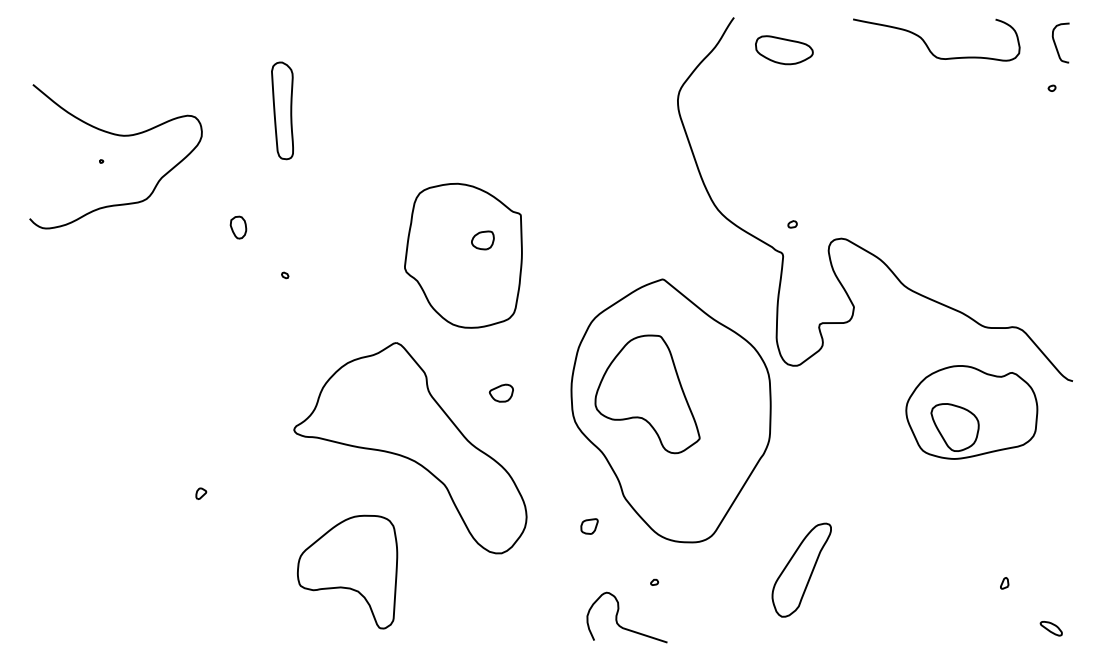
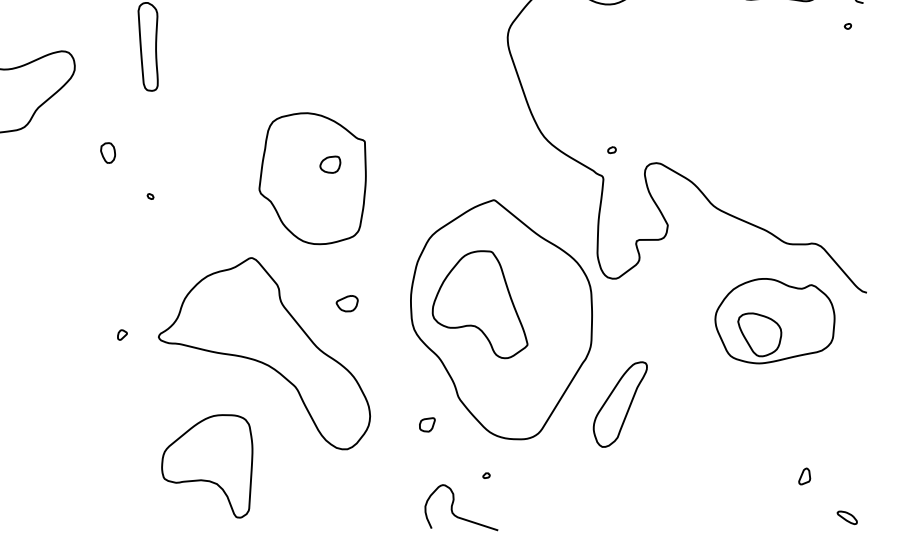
part: (201, 493) -> (122, 334), moved
part: (801, 569) -> (620, 403), moved
part: (1004, 583) -> (804, 476), size x1.6

